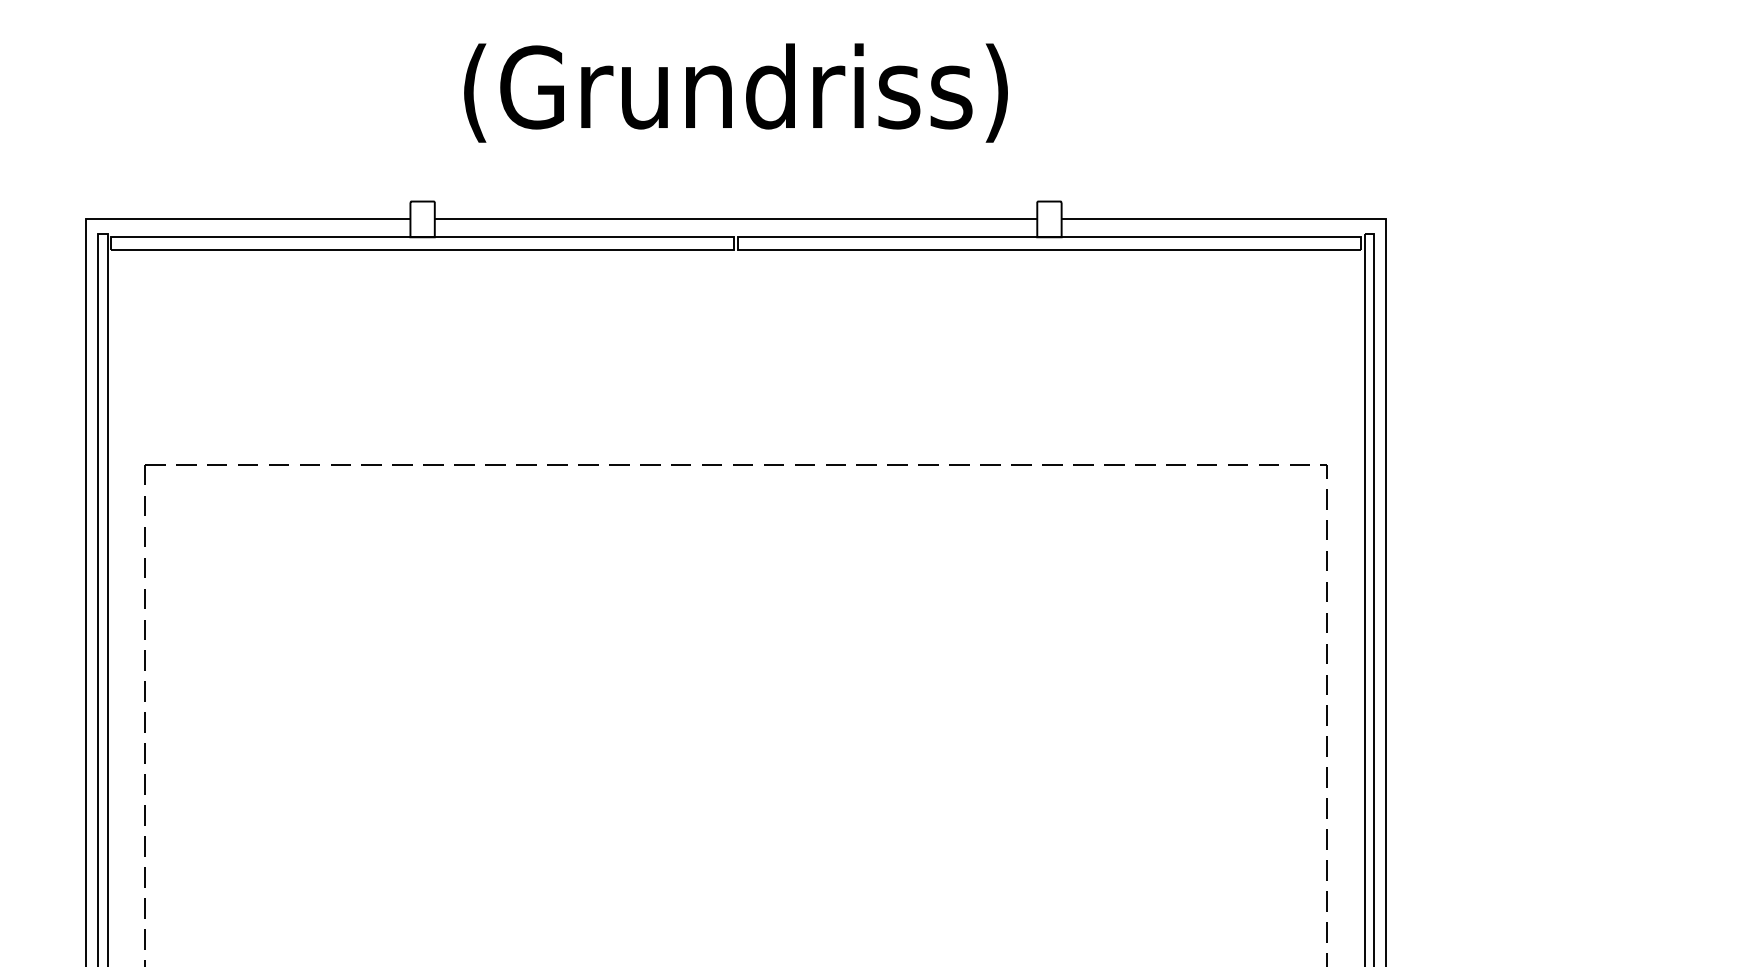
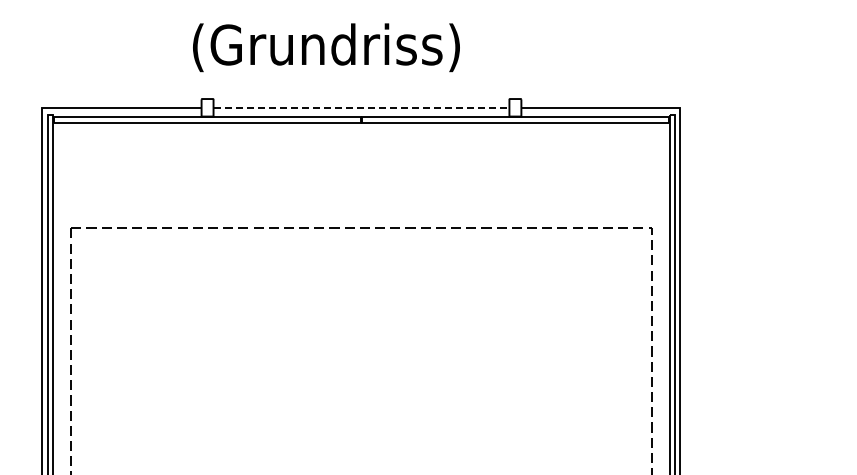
text: (736, 92) -> (326, 47), moved
line: (736, 218) -> (361, 107), solid -> dashed

